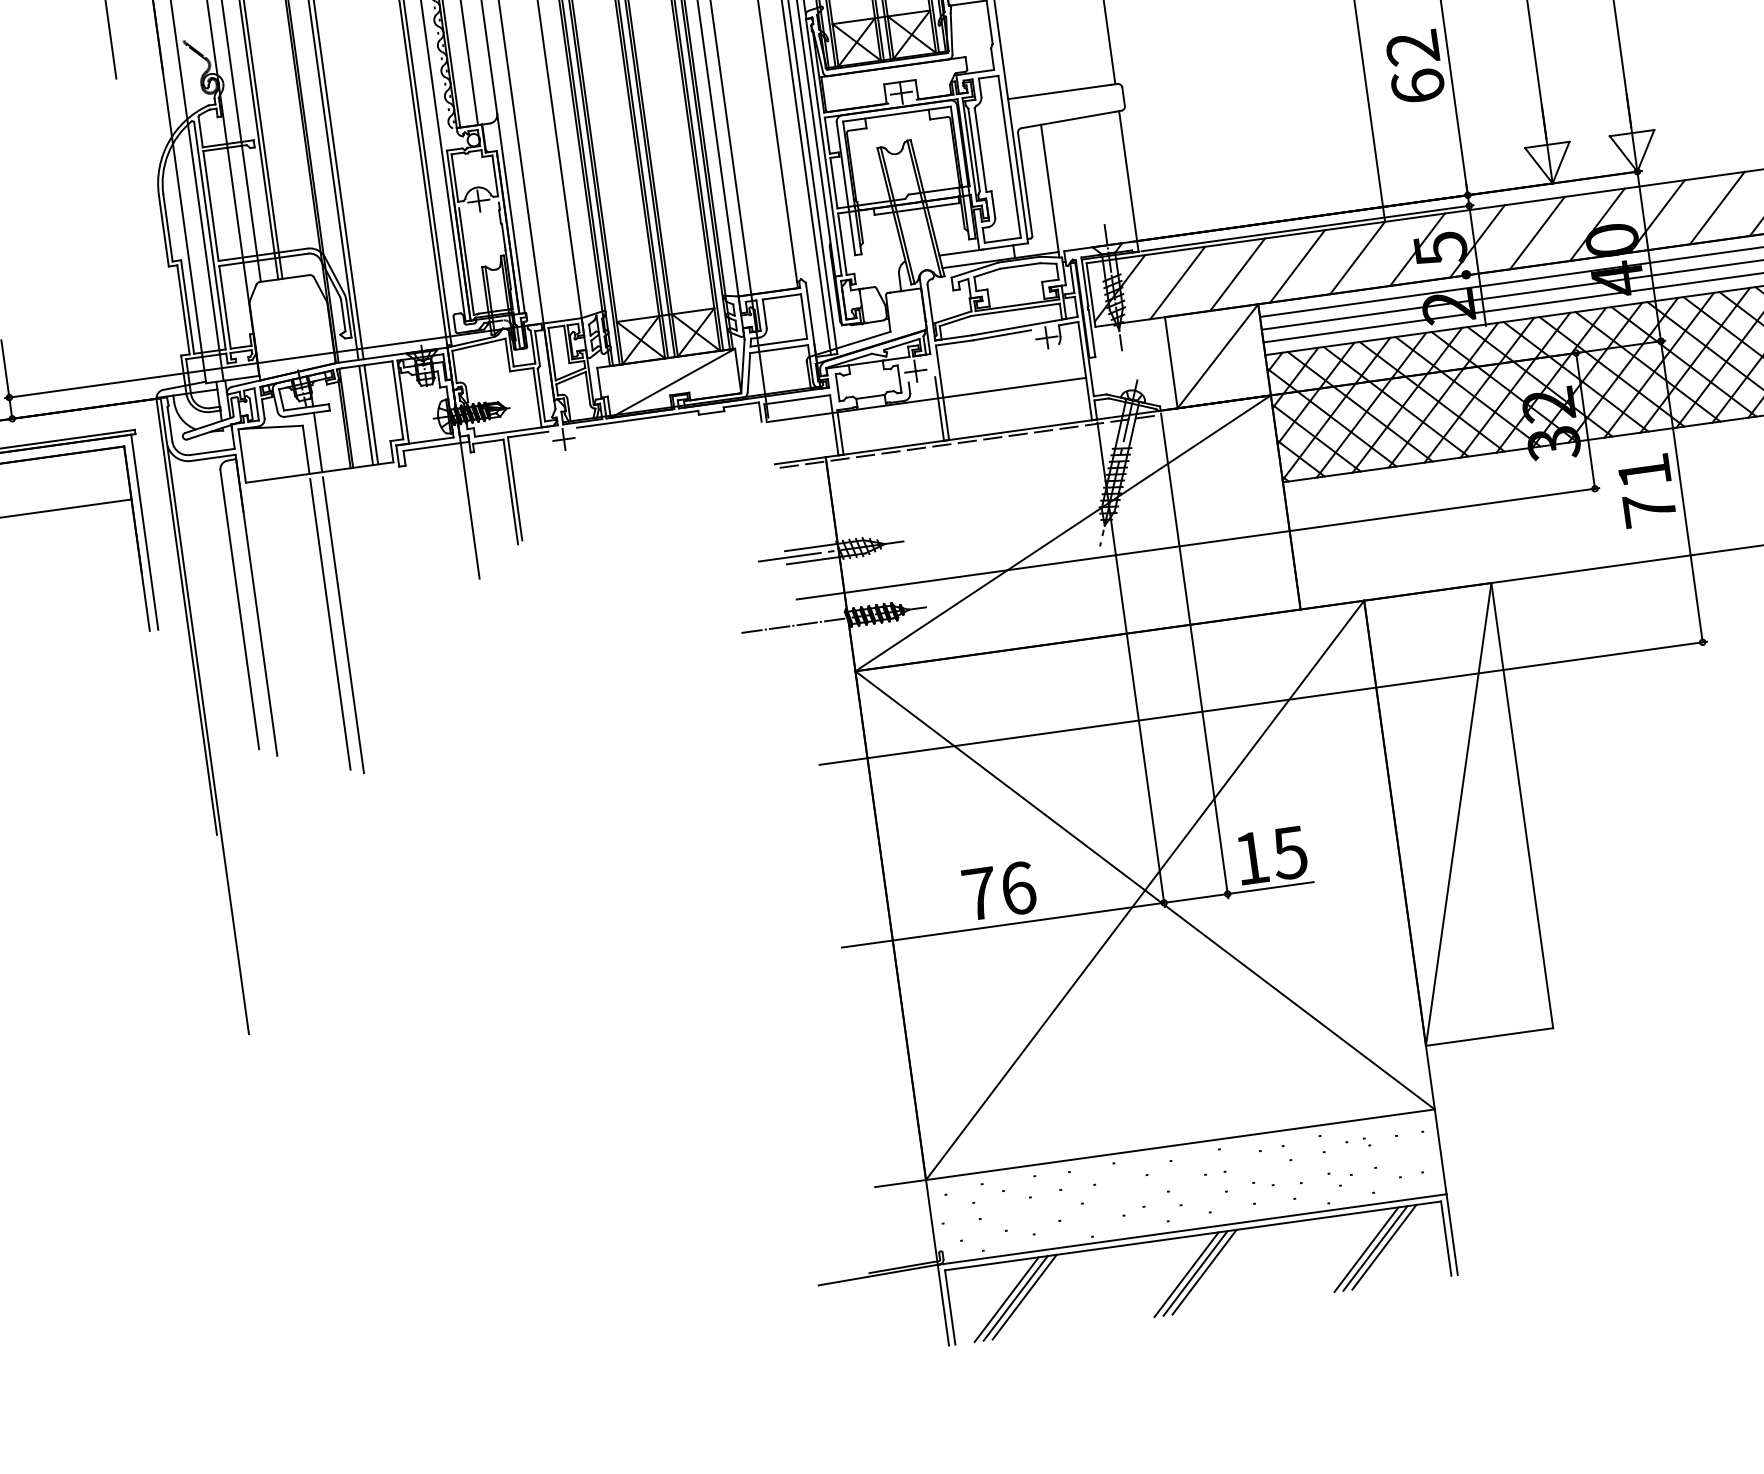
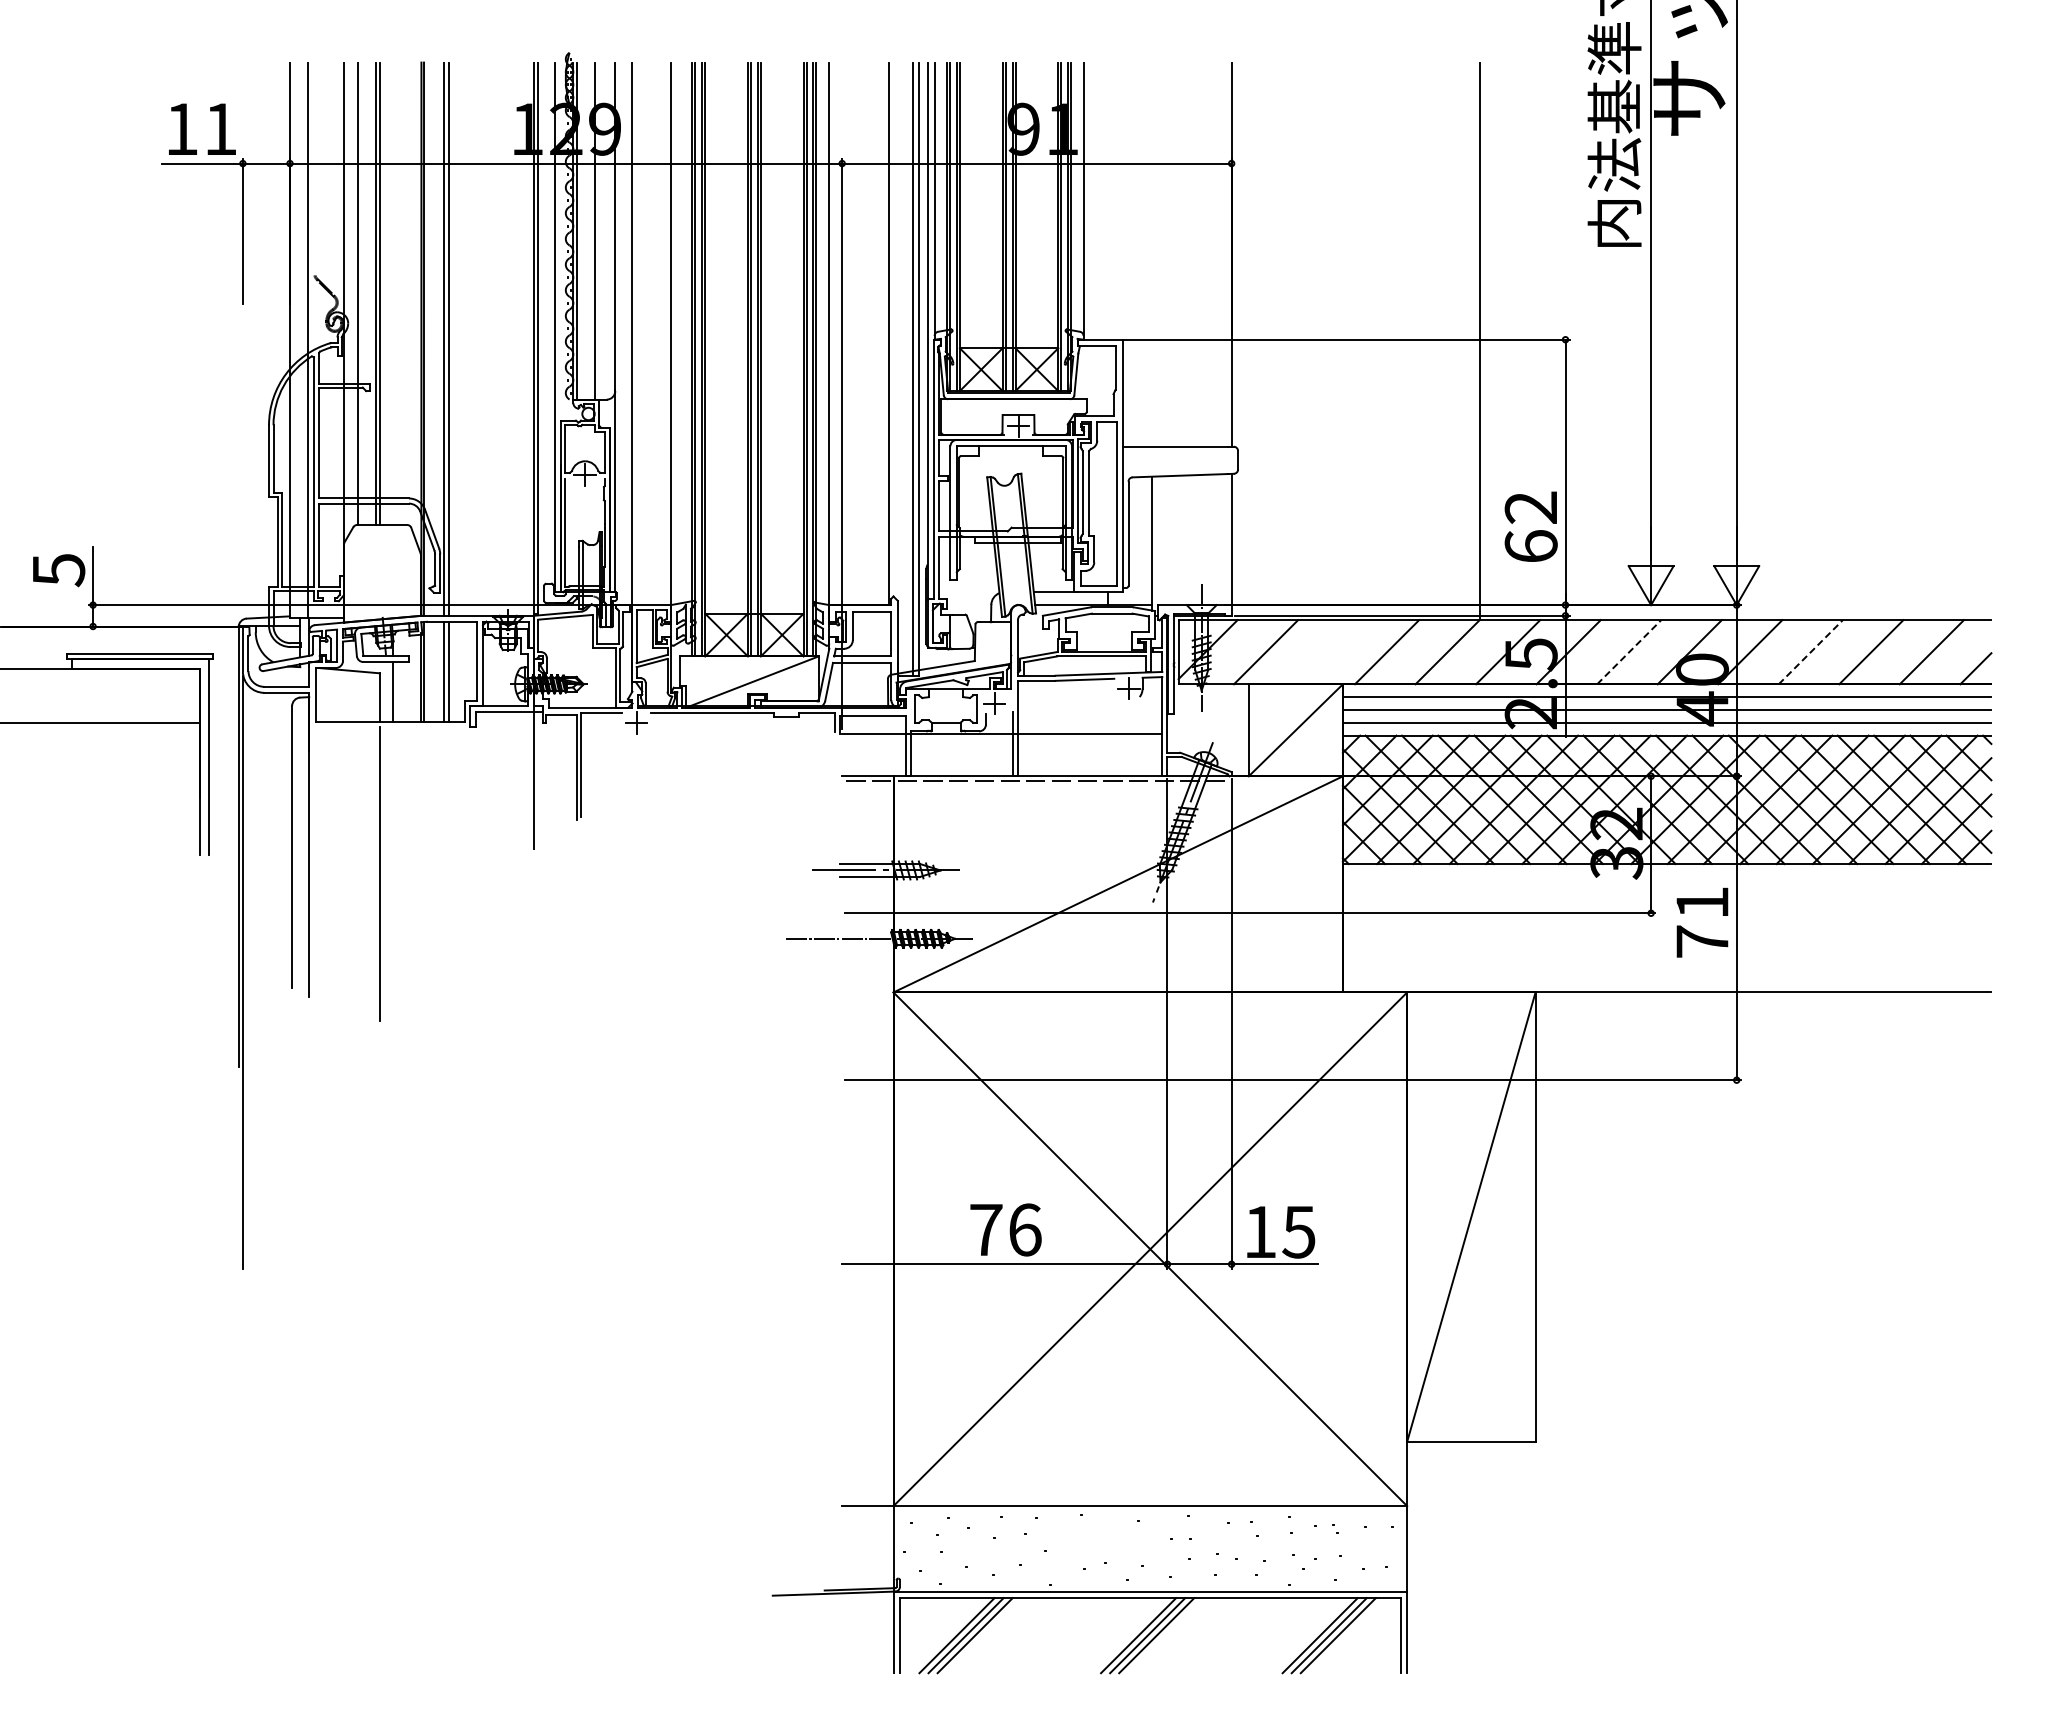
text: (1414, 66) -> (1530, 526), moved
line: (1717, 207) -> (1811, 651), solid -> dashed
line: (1537, 232) -> (1629, 651), solid -> dashed
line: (1237, 275) -> (1326, 652), removed
line: (343, 625) -> (392, 876), removed

